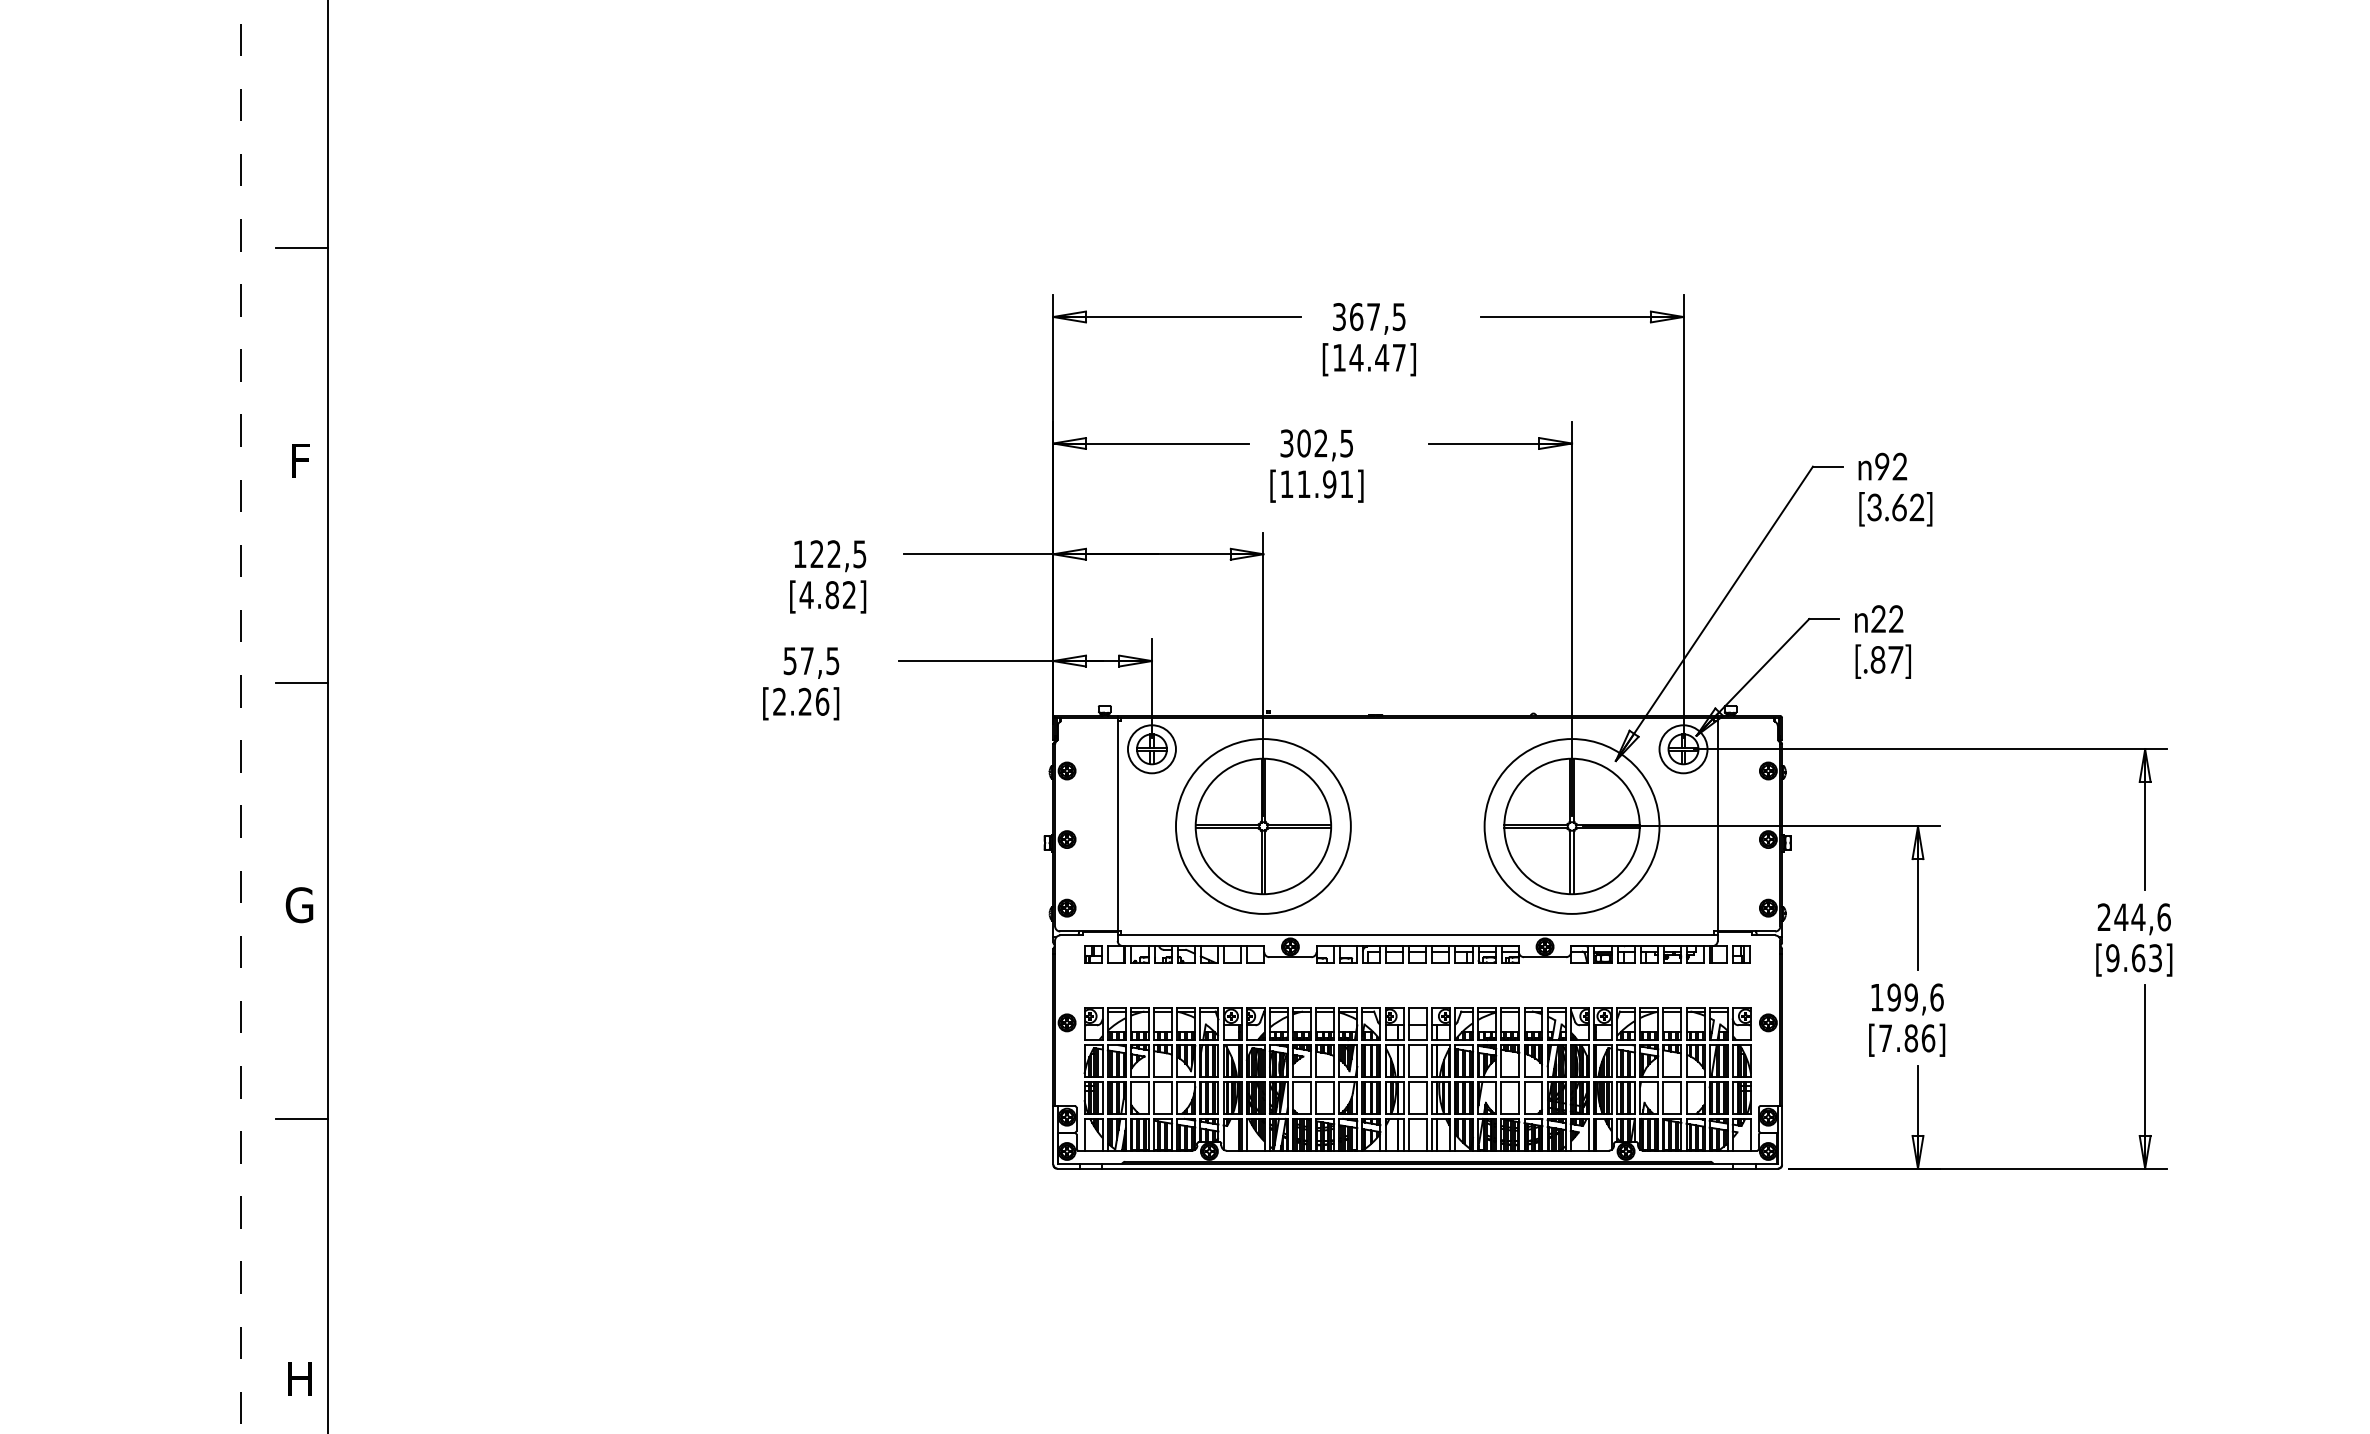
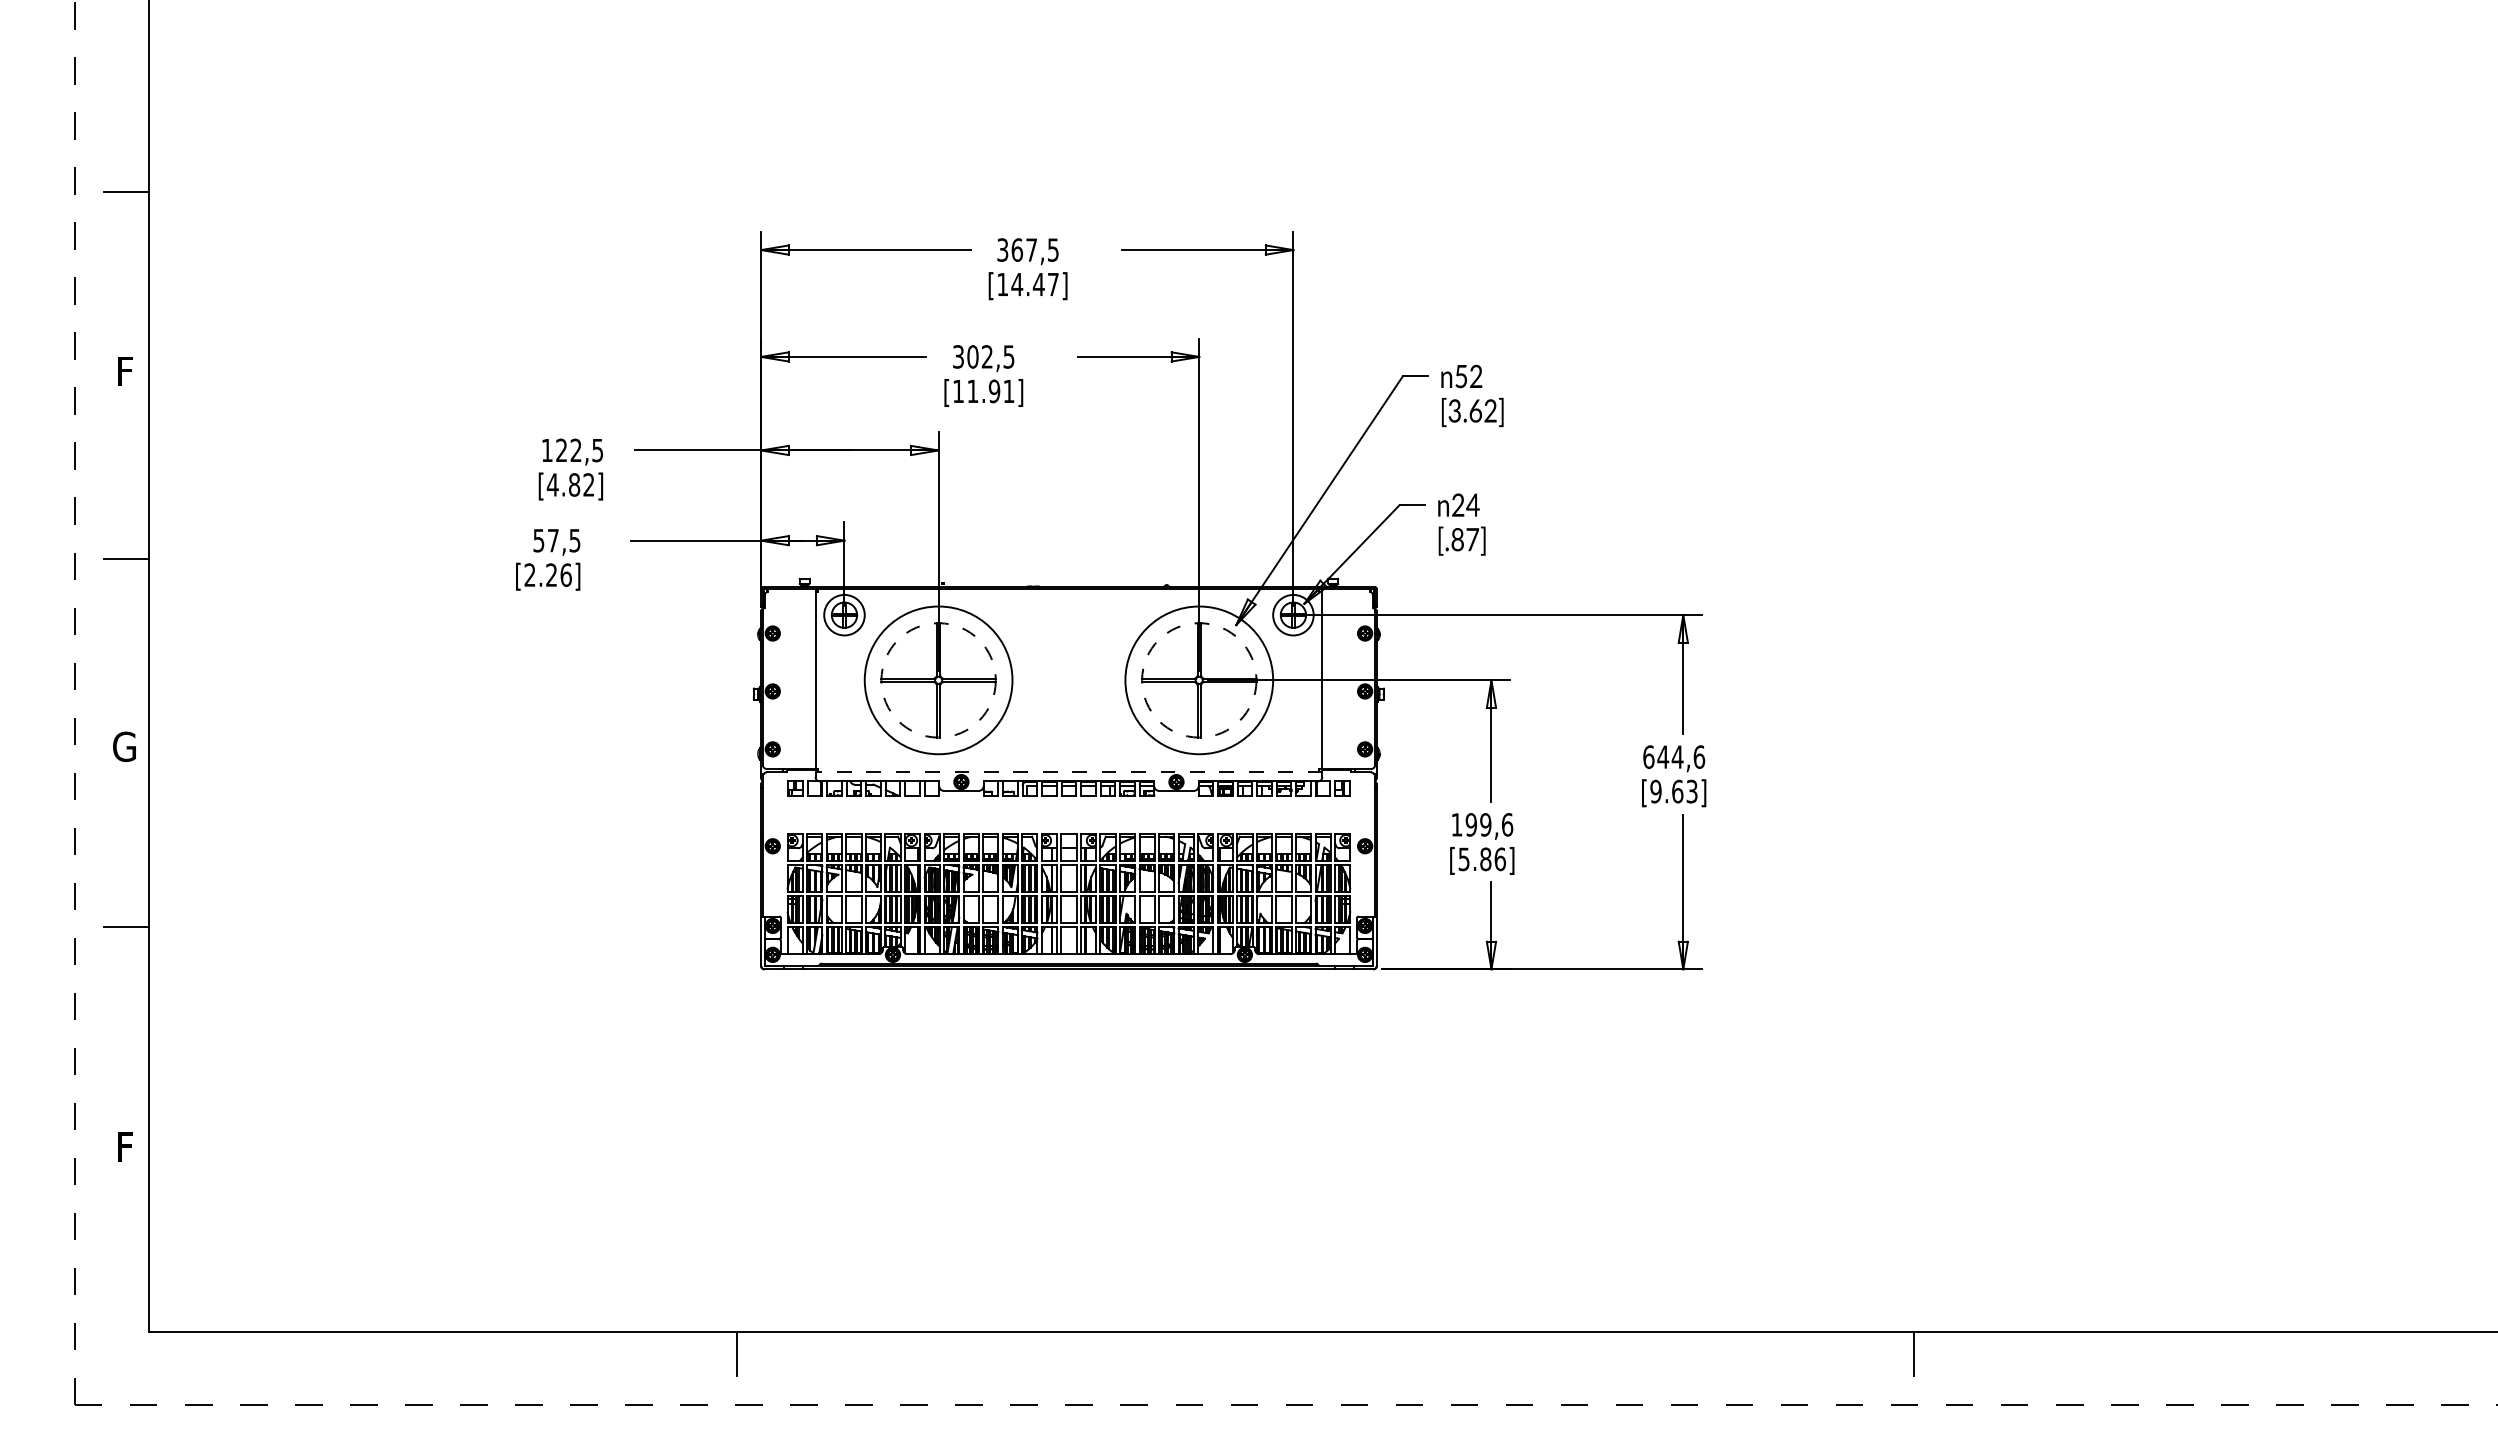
text: (1882, 466) -> (1461, 376), 92 -> 52
text: (1895, 618) -> (1472, 504), 22 -> 24
circle: (1263, 826) -> (938, 680), solid -> dashed
circle: (1572, 826) -> (1199, 680), solid -> dashed
text: (2103, 916) -> (1648, 756), 244,6 -> 644,6
line: (1417, 934) -> (1068, 771), solid -> dashed
text: (1884, 1038) -> (1463, 859), [7.86] -> [5.86]
text: (299, 1378) -> (124, 1146), H -> F

